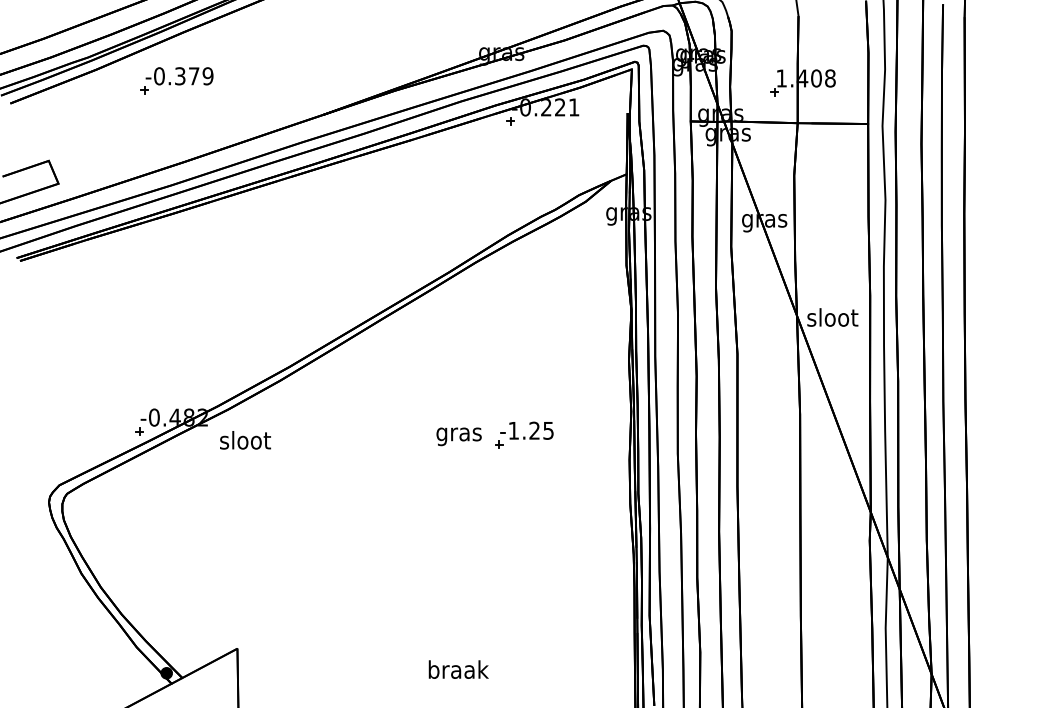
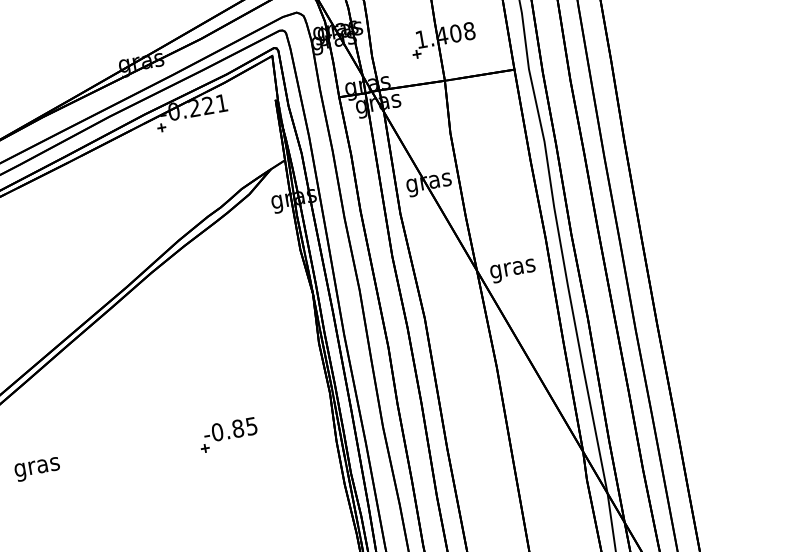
text: (832, 319) -> (512, 268), sloot -> gras
text: (524, 430) -> (227, 430), -1.25 -> -0.85
text: (458, 436) -> (36, 469), moved

